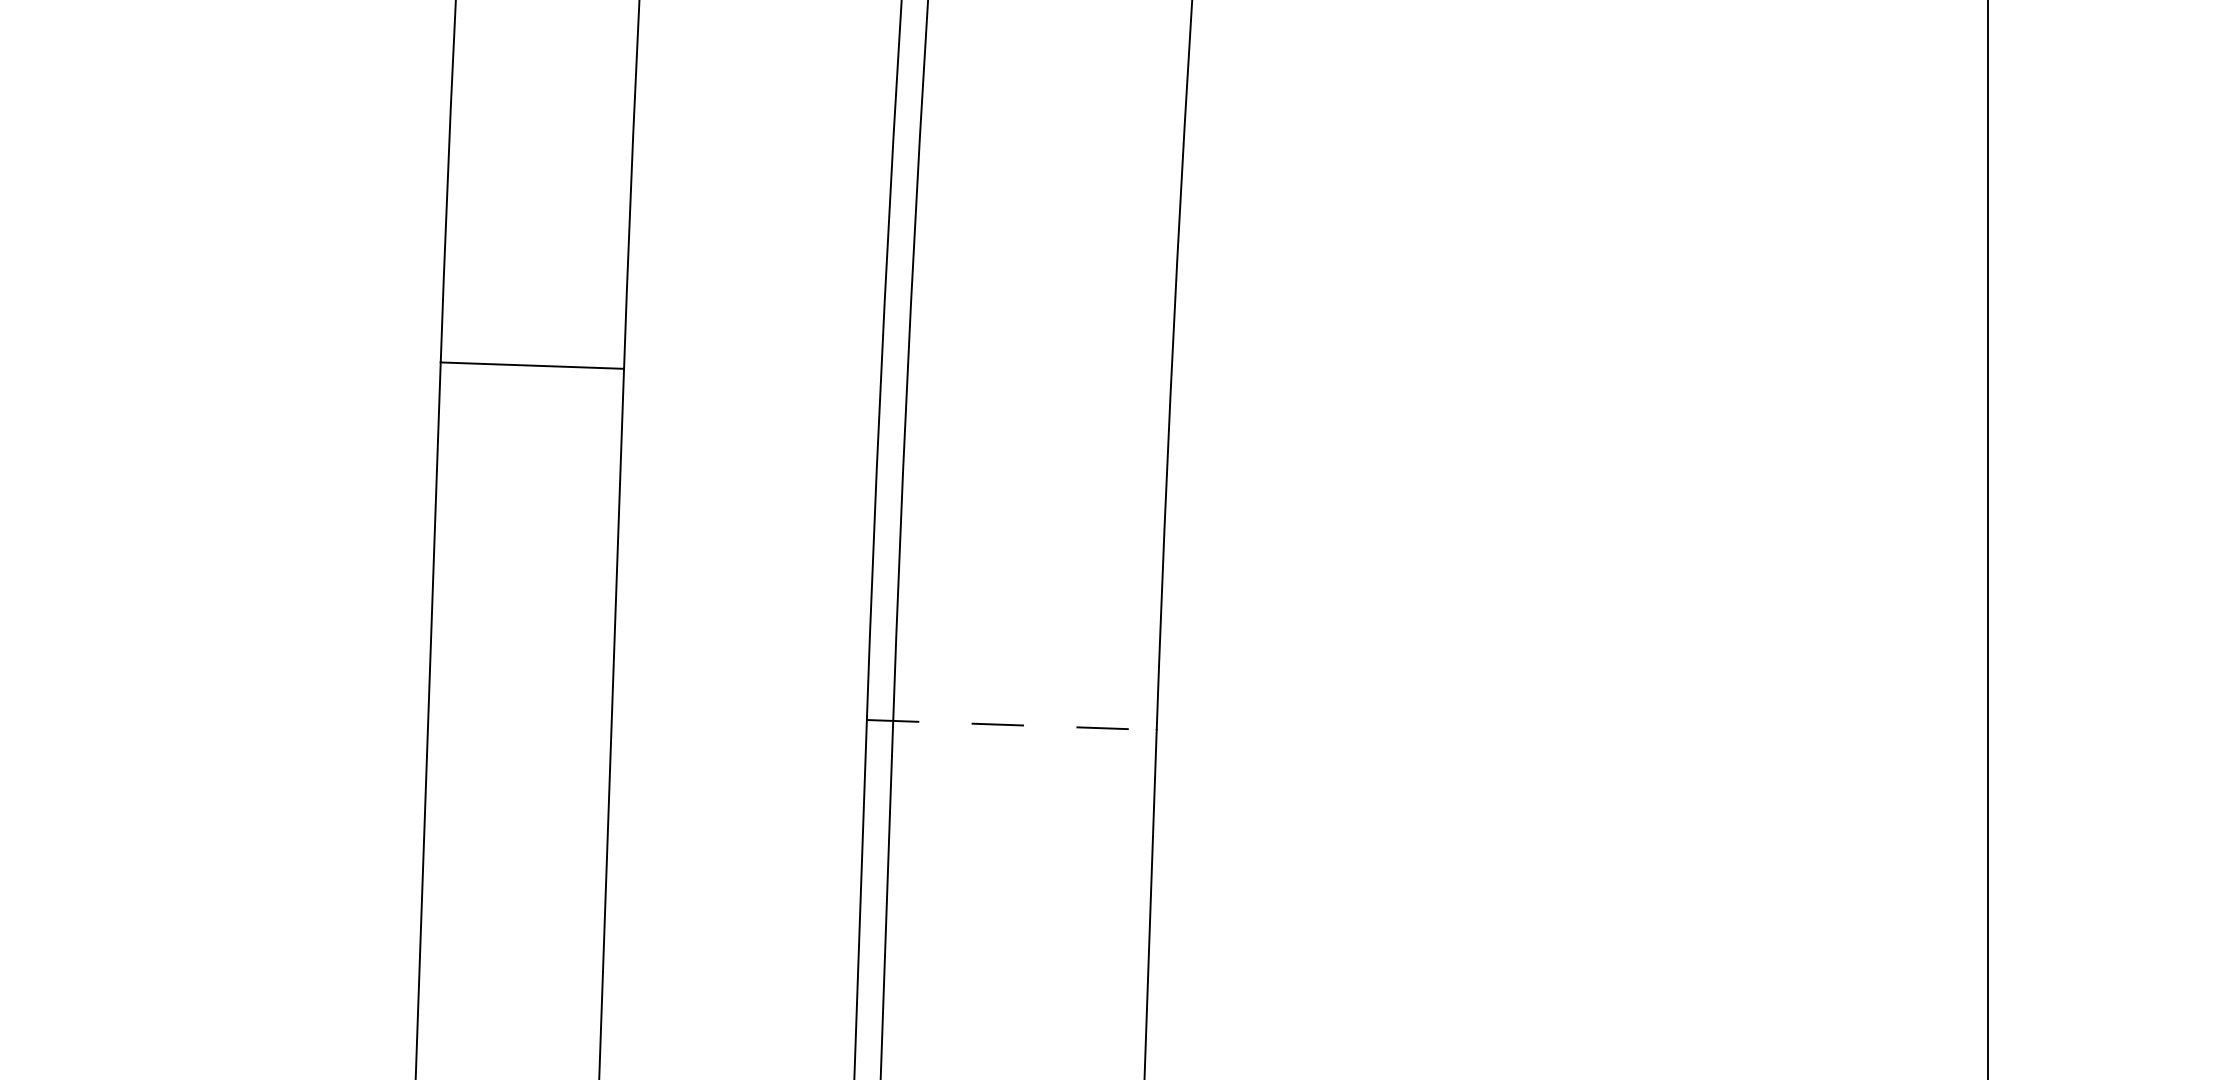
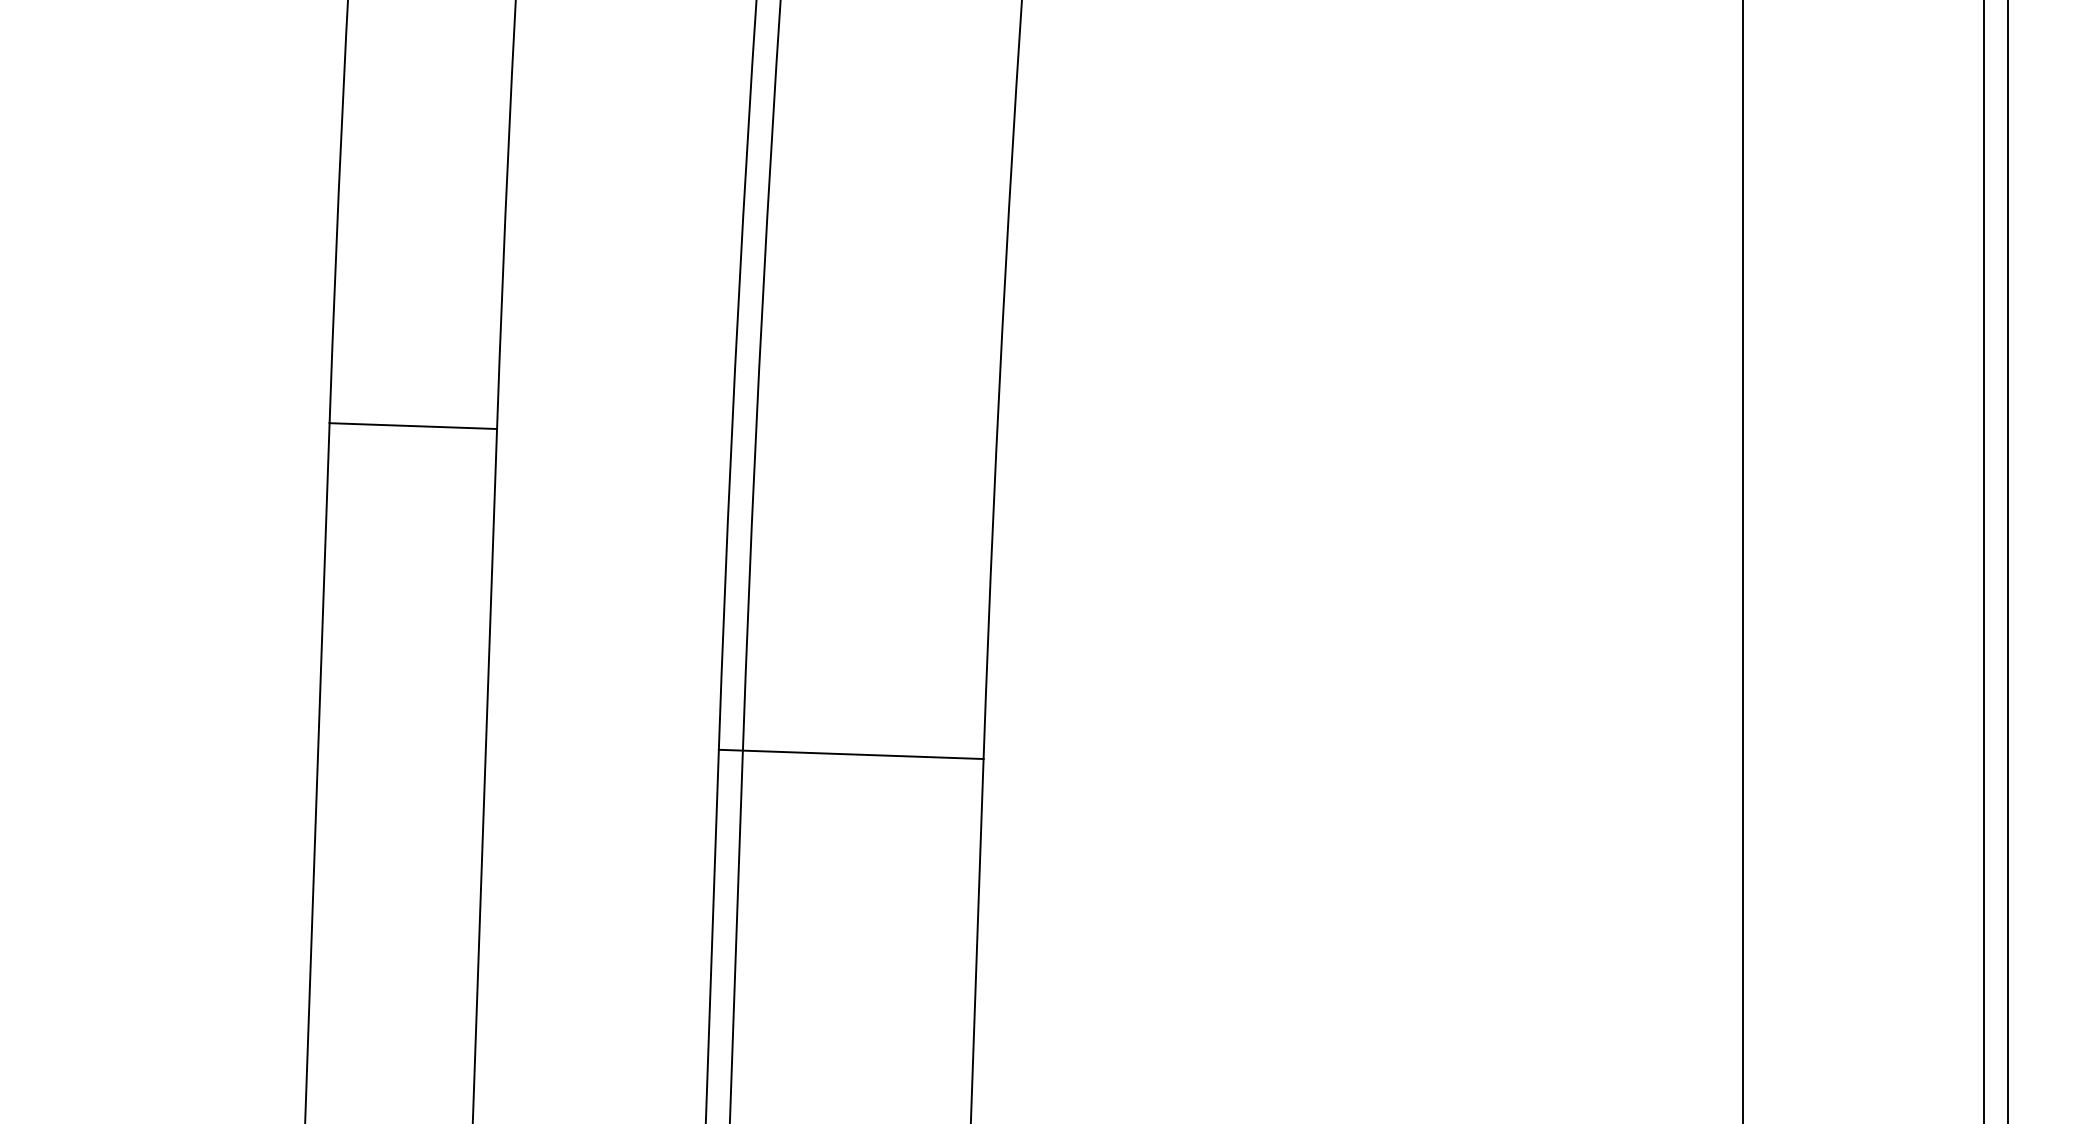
line: (1012, 725) -> (851, 754), dashed -> solid

